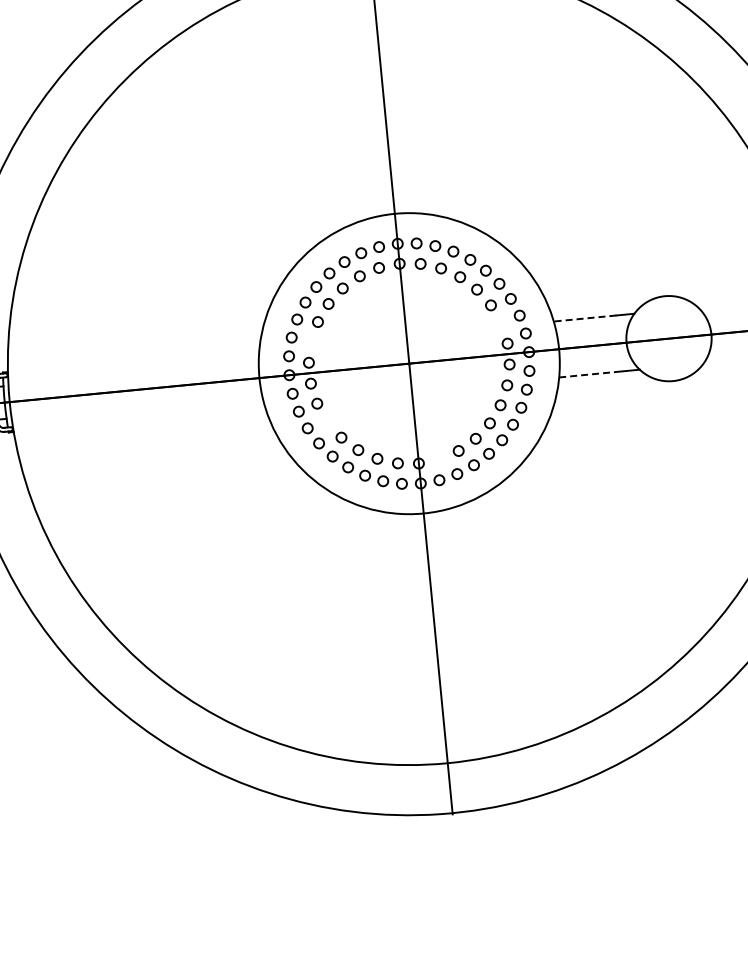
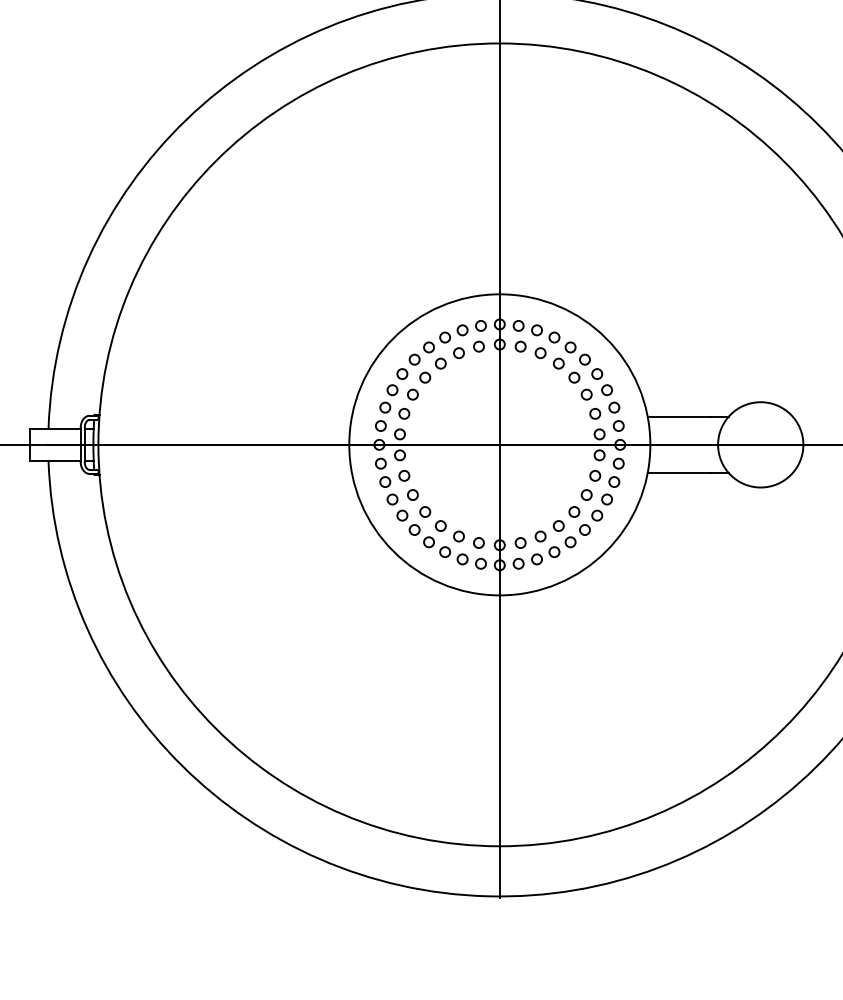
line: (584, 318) -> (678, 416), dashed -> solid
circle: (501, 323) -> (595, 413), added
circle: (311, 341) -> (404, 413), added
line: (590, 373) -> (679, 472), dashed -> solid
circle: (327, 421) -> (412, 494), added
circle: (439, 458) -> (520, 542), added

